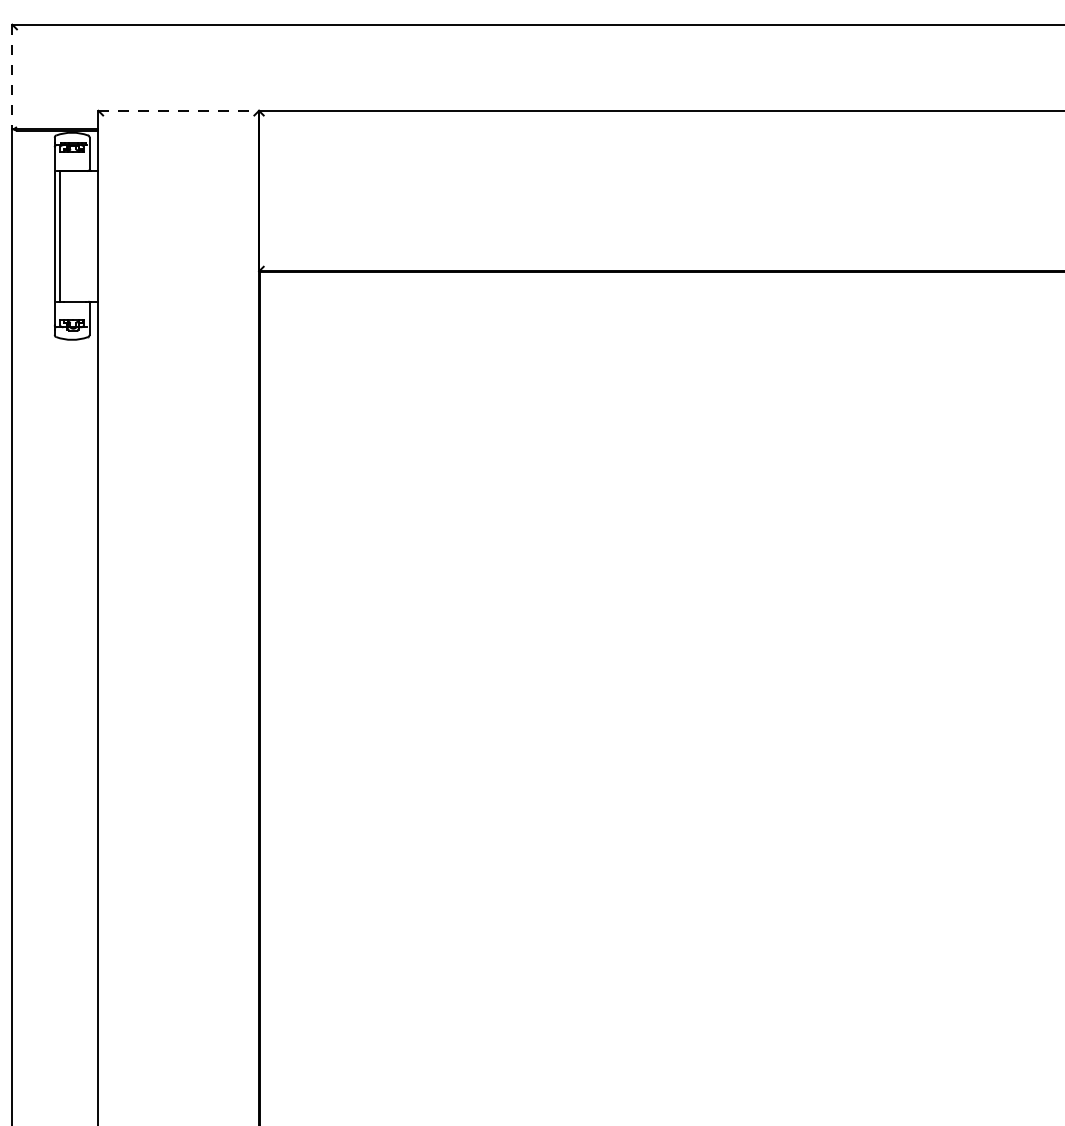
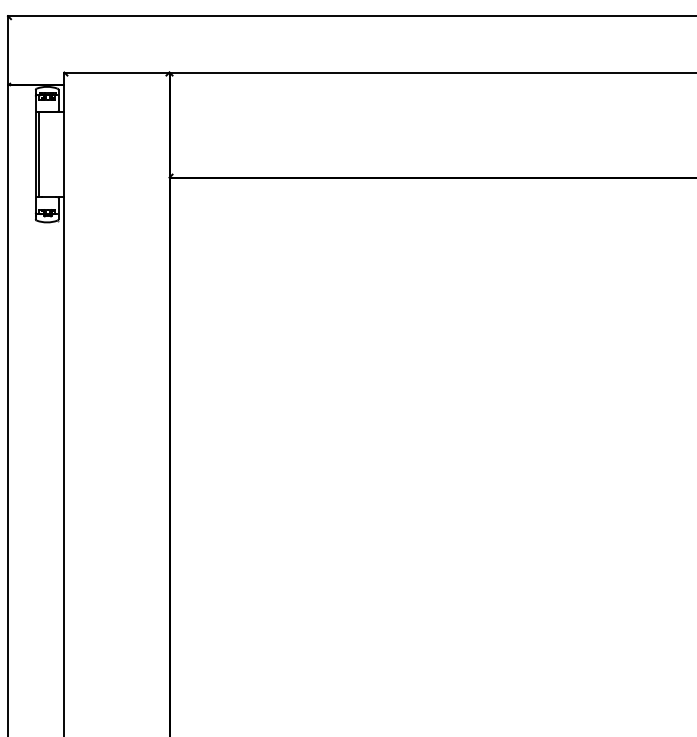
line: (11, 77) -> (7, 50), dashed -> solid
line: (178, 110) -> (116, 72), dashed -> solid

